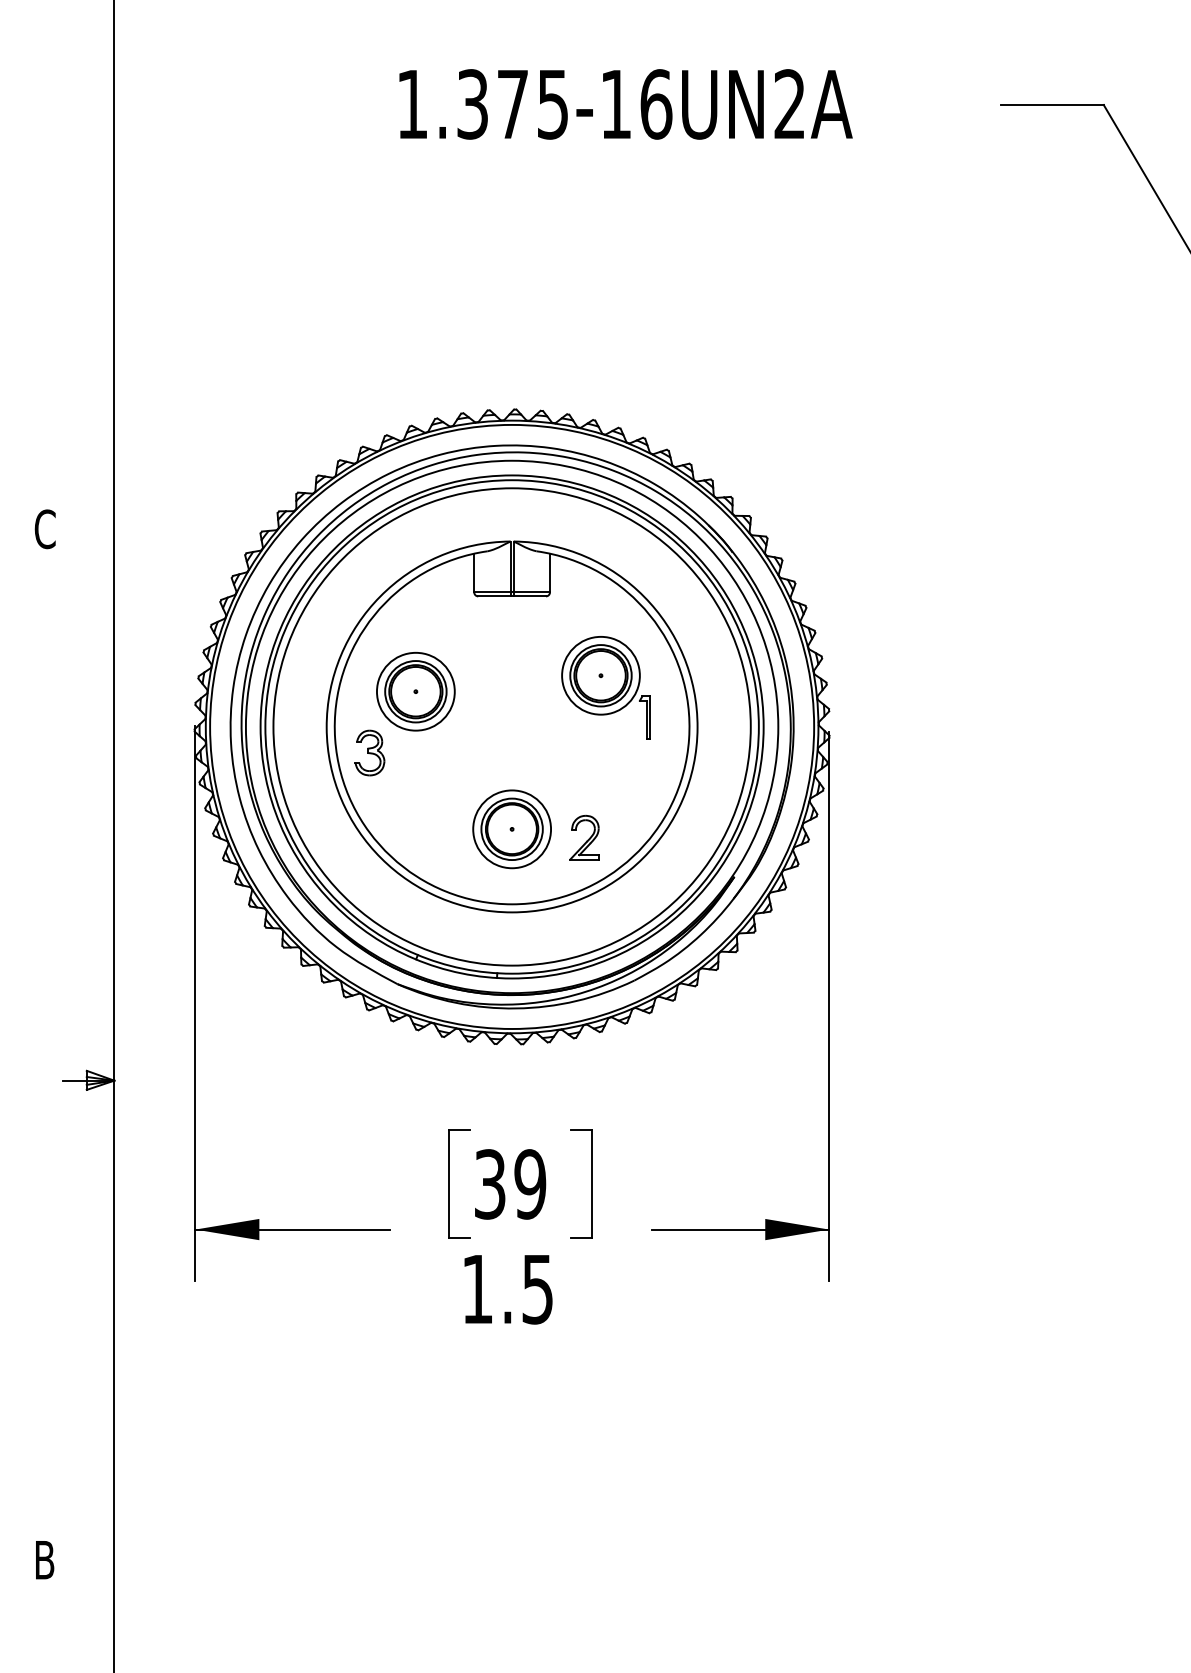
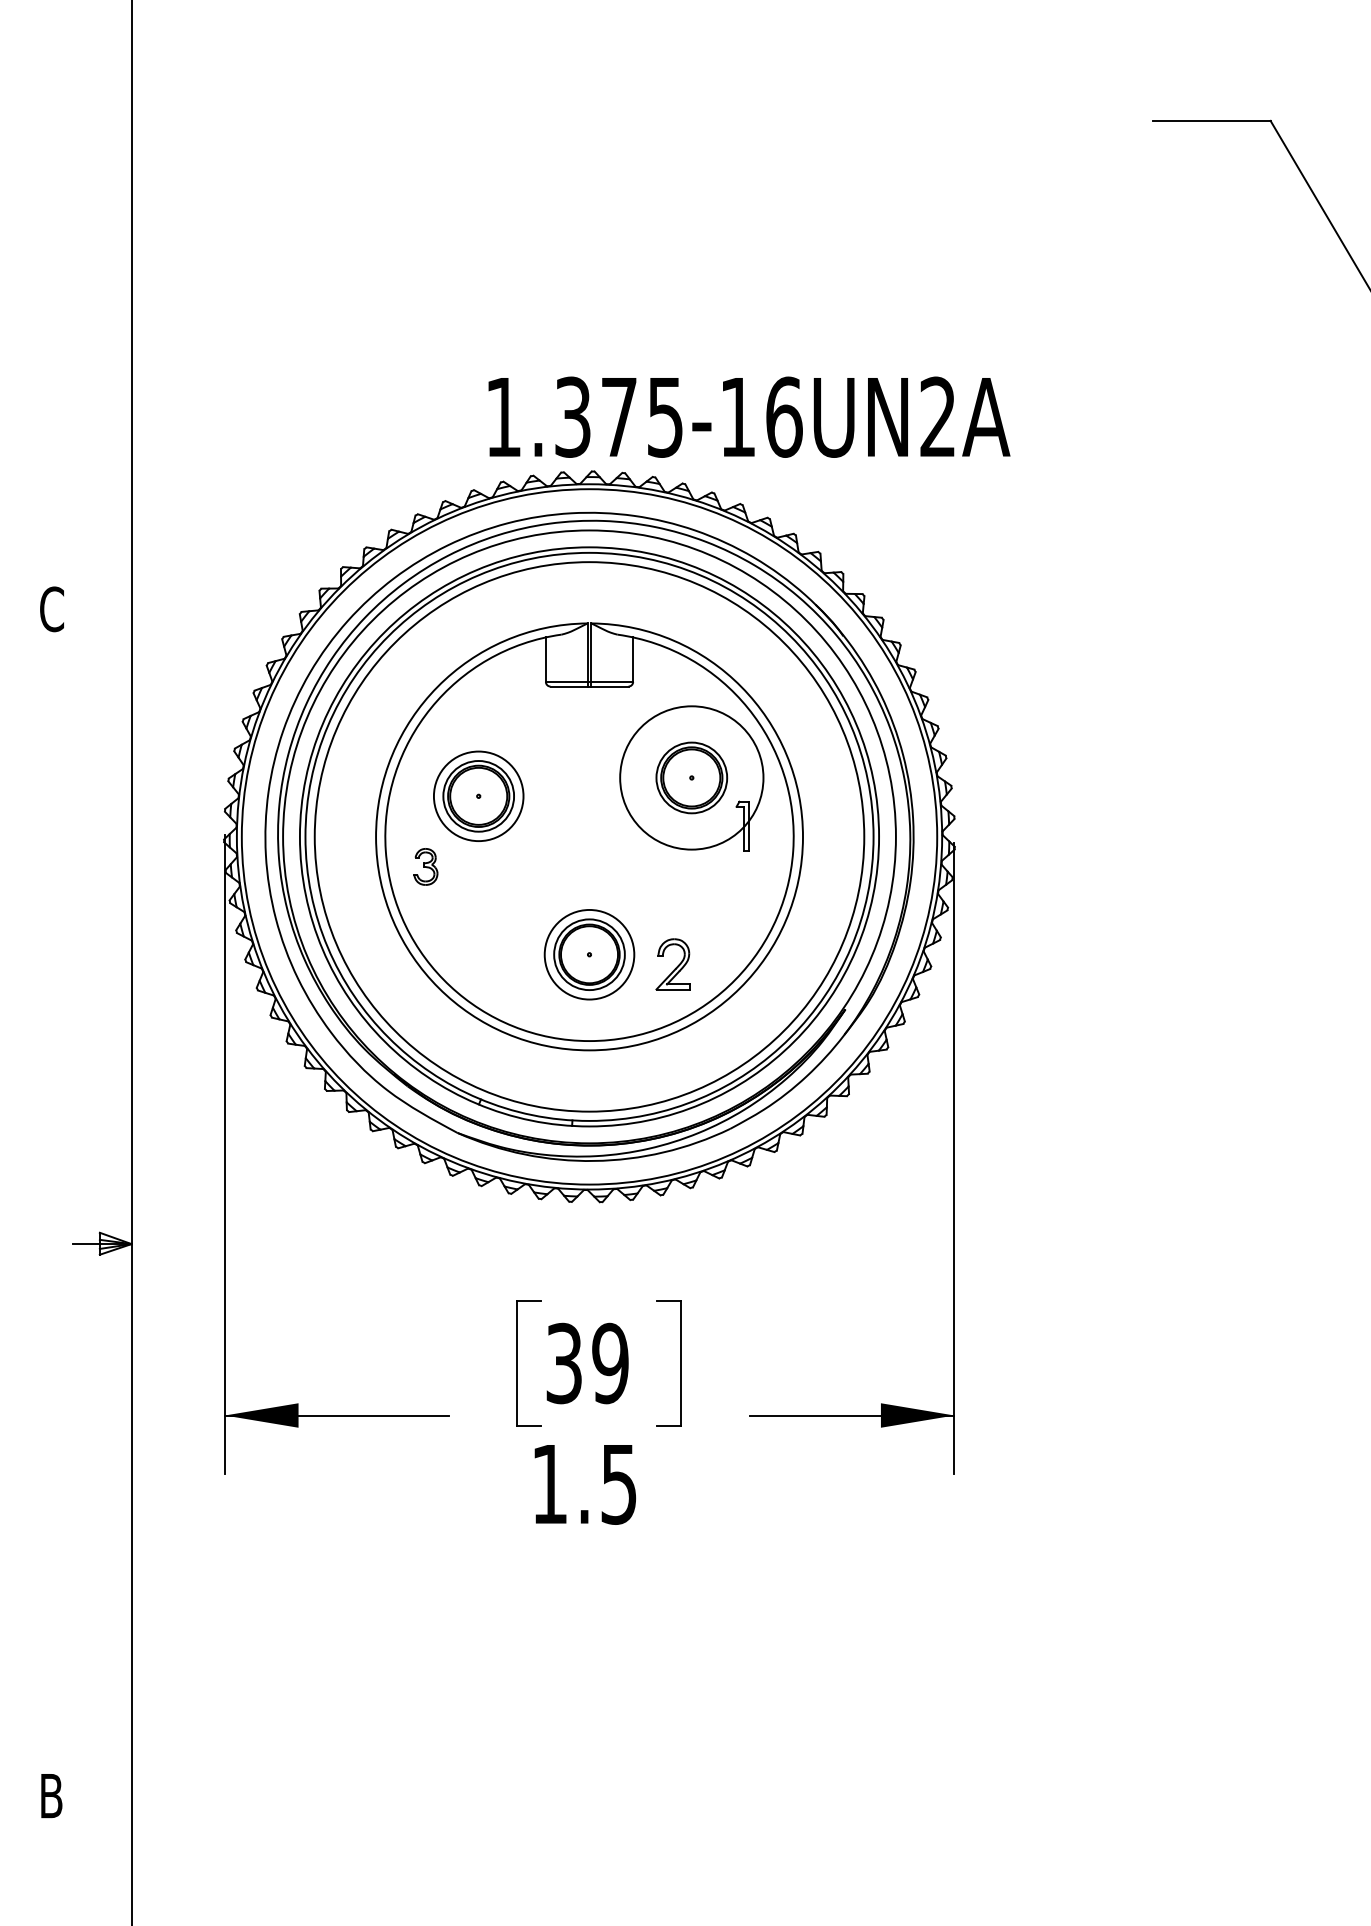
text: (625, 104) -> (748, 417), moved
circle: (600, 675) -> (691, 777), size x1.6
part: (369, 752) -> (425, 866), size x0.7

